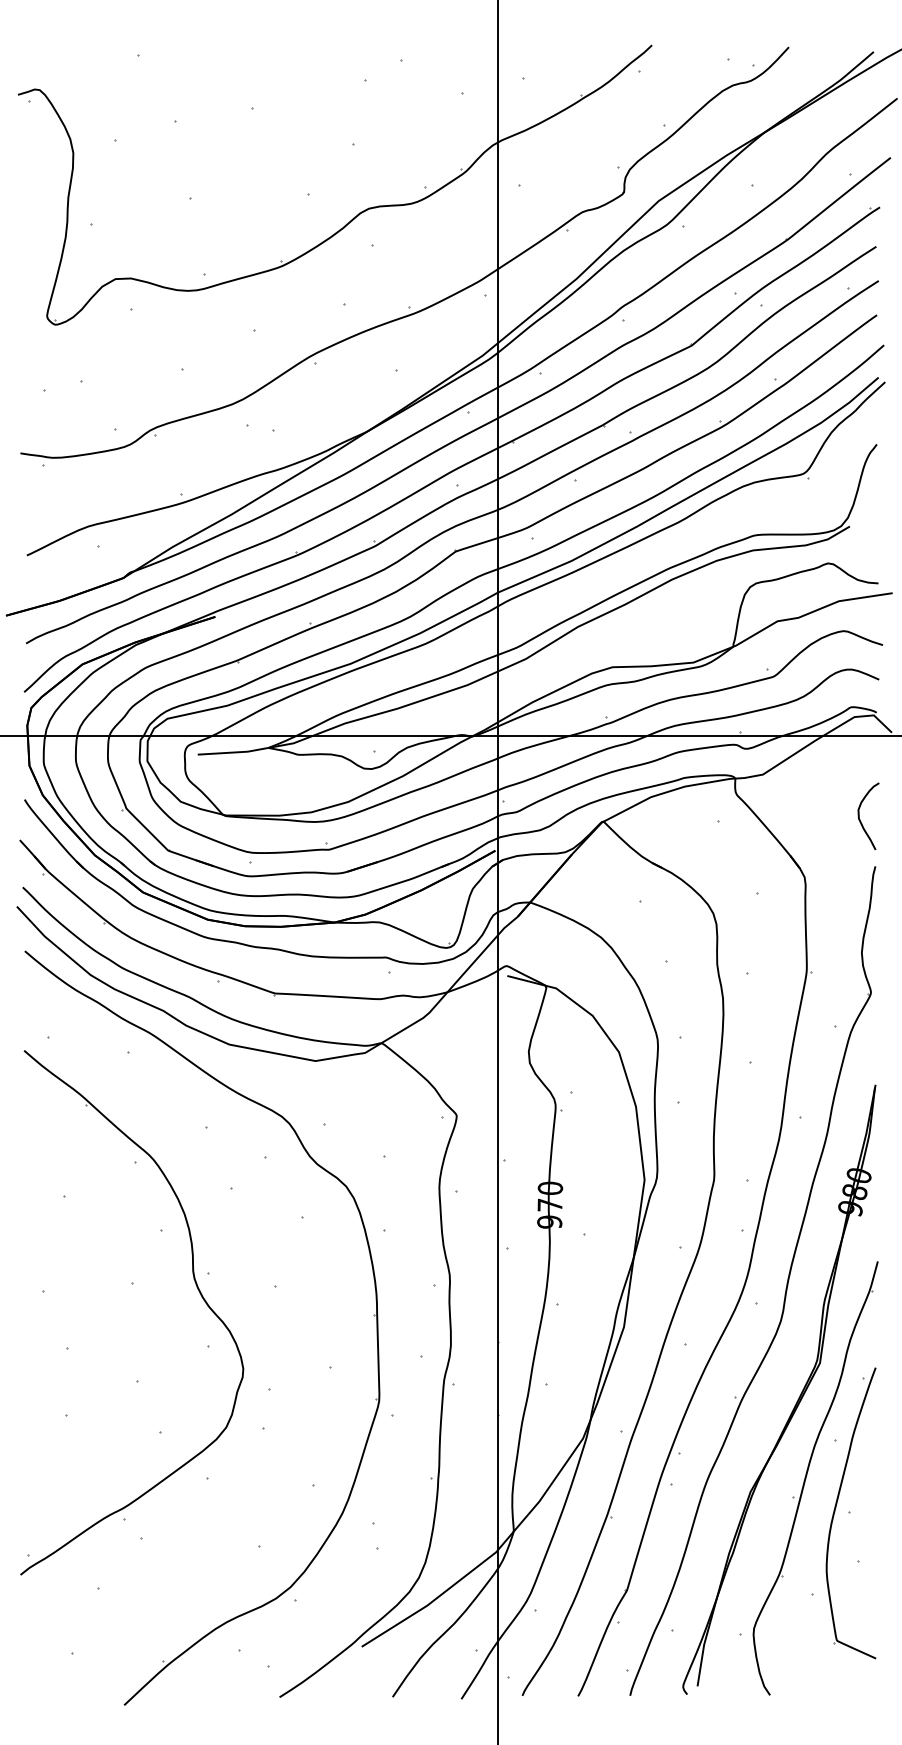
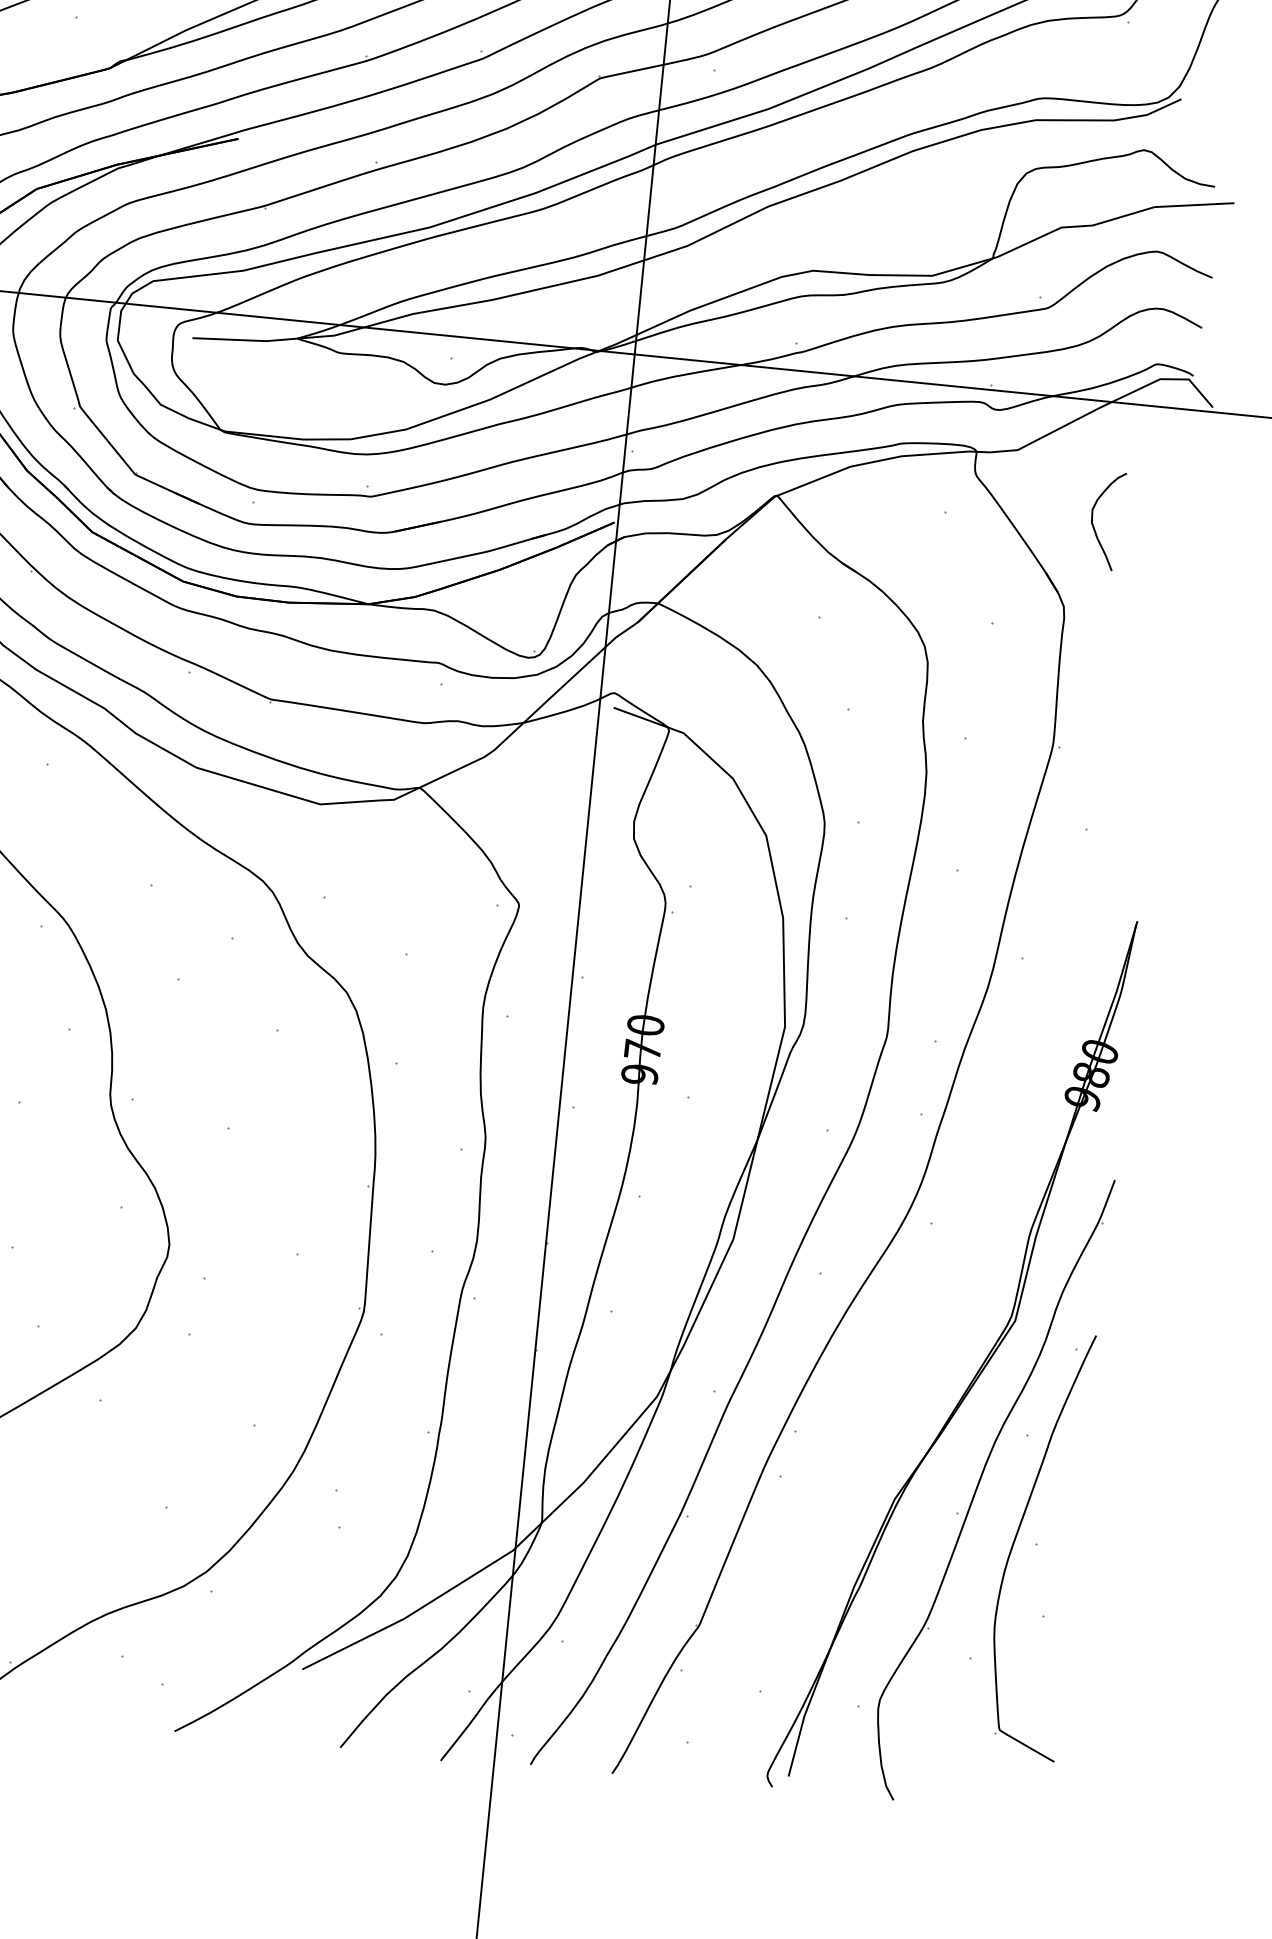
curve: (860, 819) -> (1094, 524), moved
part: (785, 1288) -> (975, 1206), removed

